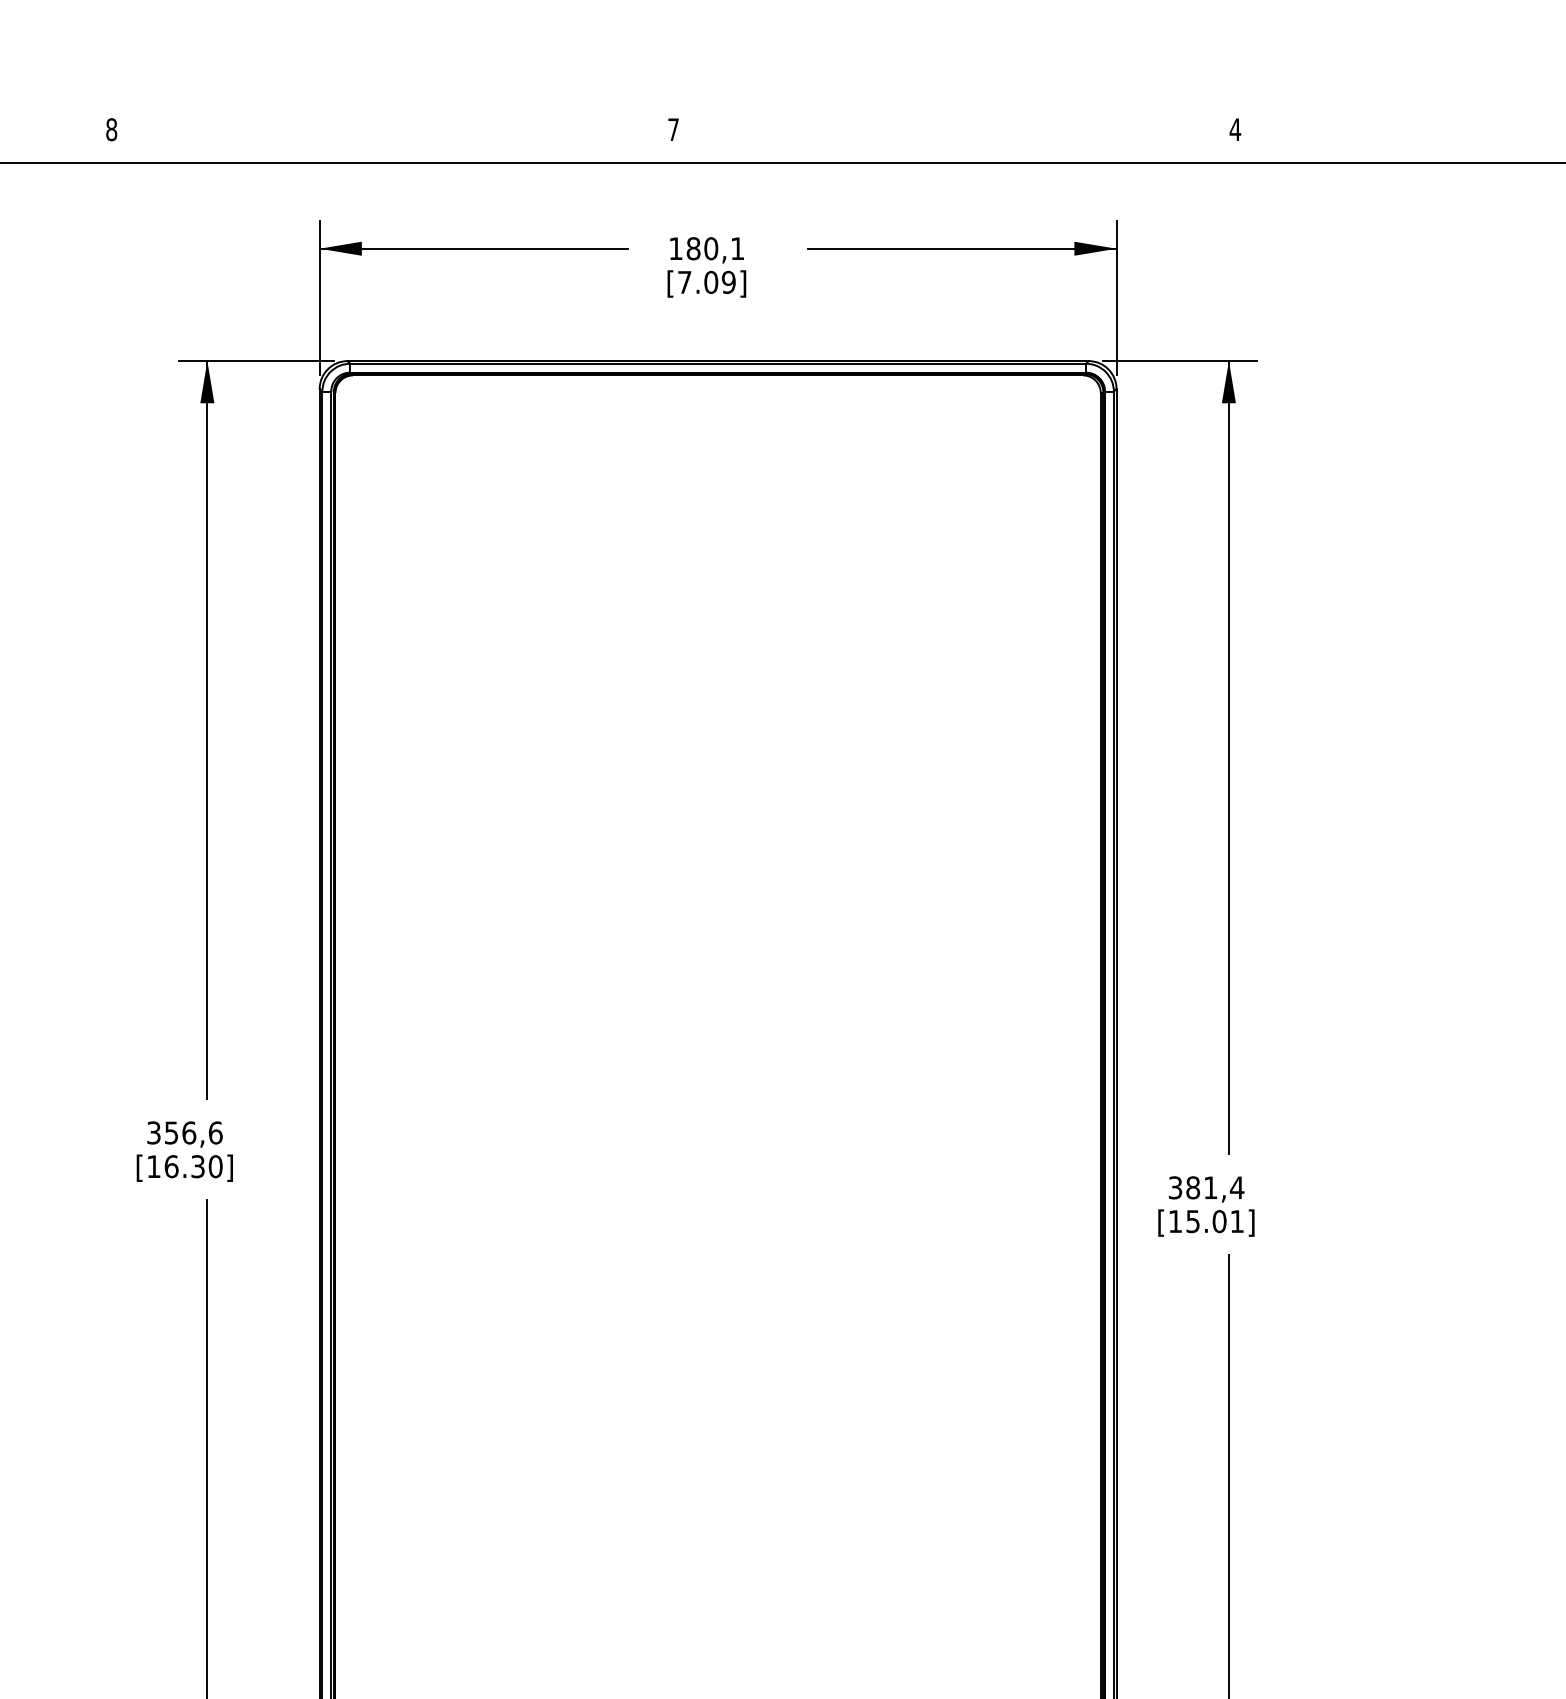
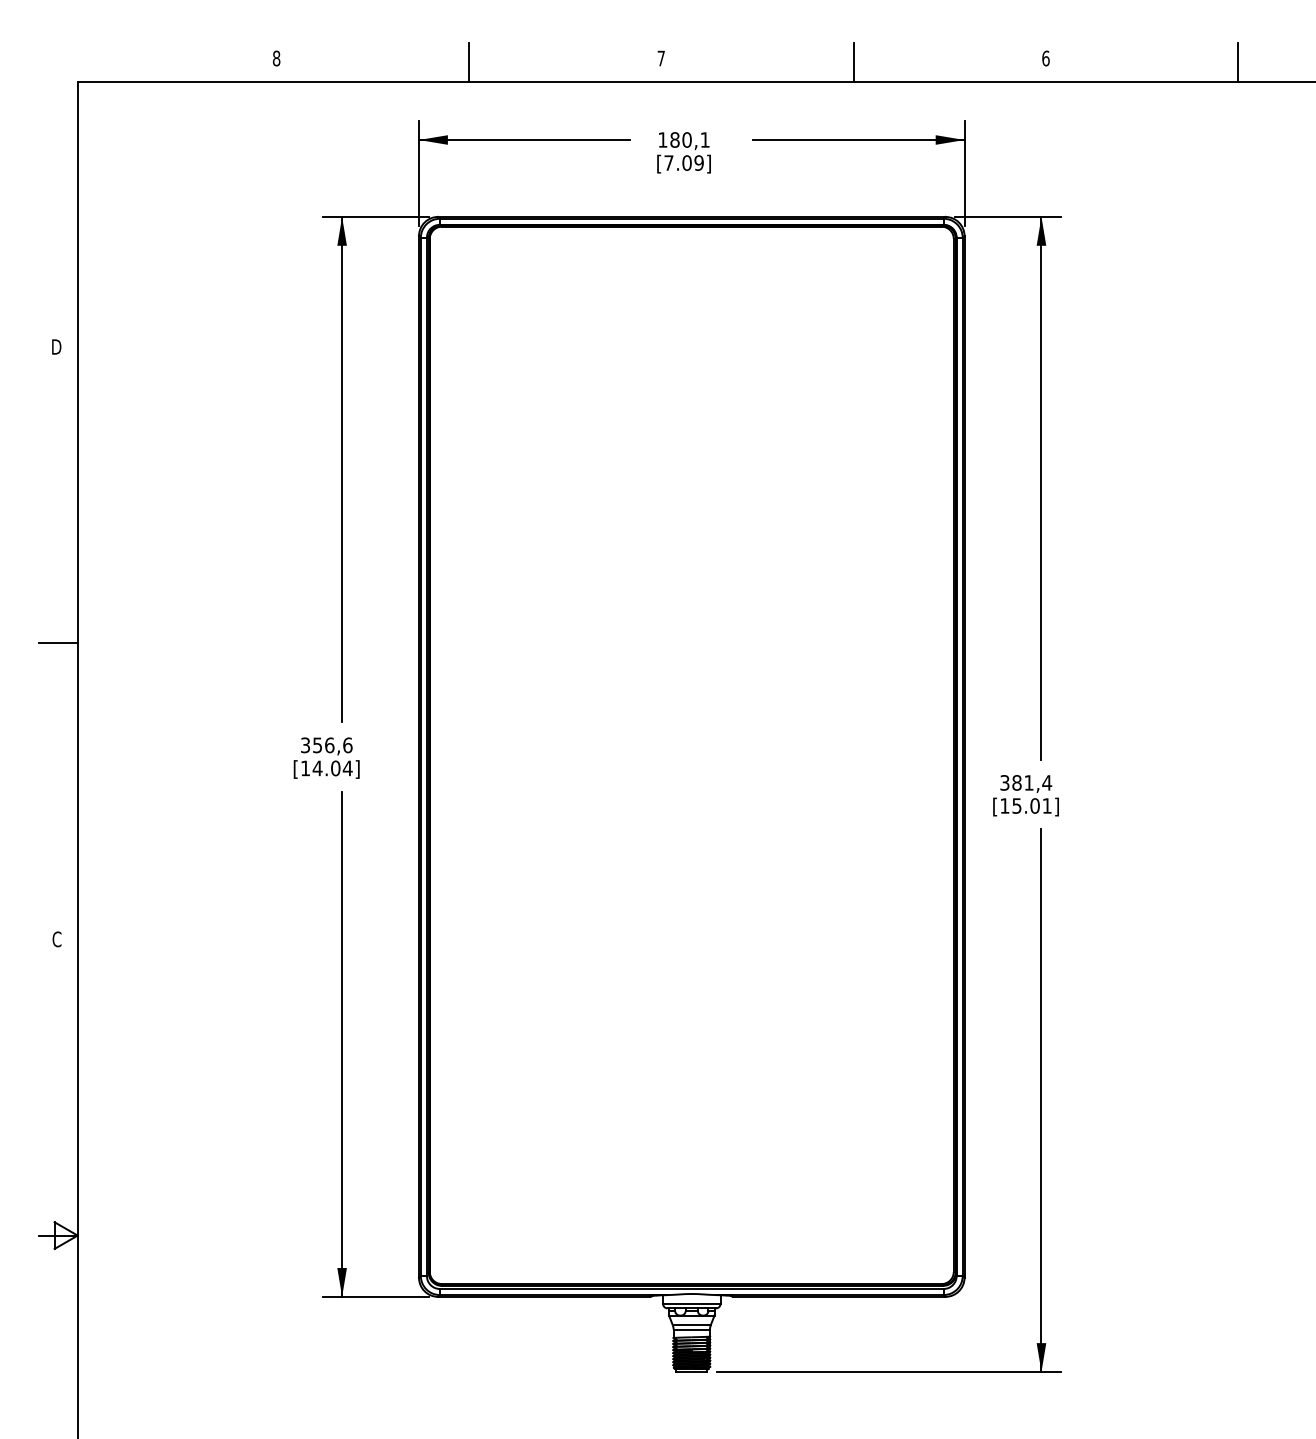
text: (1234, 129) -> (1045, 58), 4 -> 6
line: (391, 135) -> (468, 62), added
line: (954, 135) -> (853, 62), added
line: (1516, 135) -> (1238, 62), added
text: (193, 1166) -> (332, 768), [16.30] -> [14.04]

